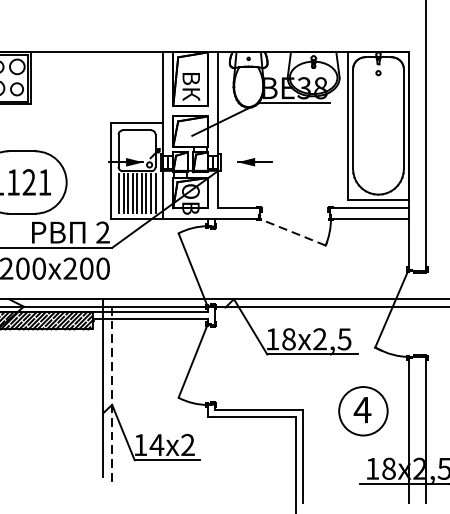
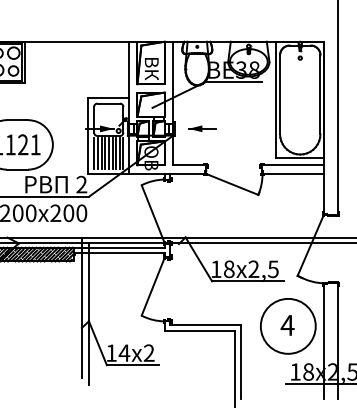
line: (291, 232) -> (231, 184), dashed -> solid
line: (111, 396) -> (88, 314), dashed -> solid
circle: (362, 410) -> (287, 325), size x1.43

